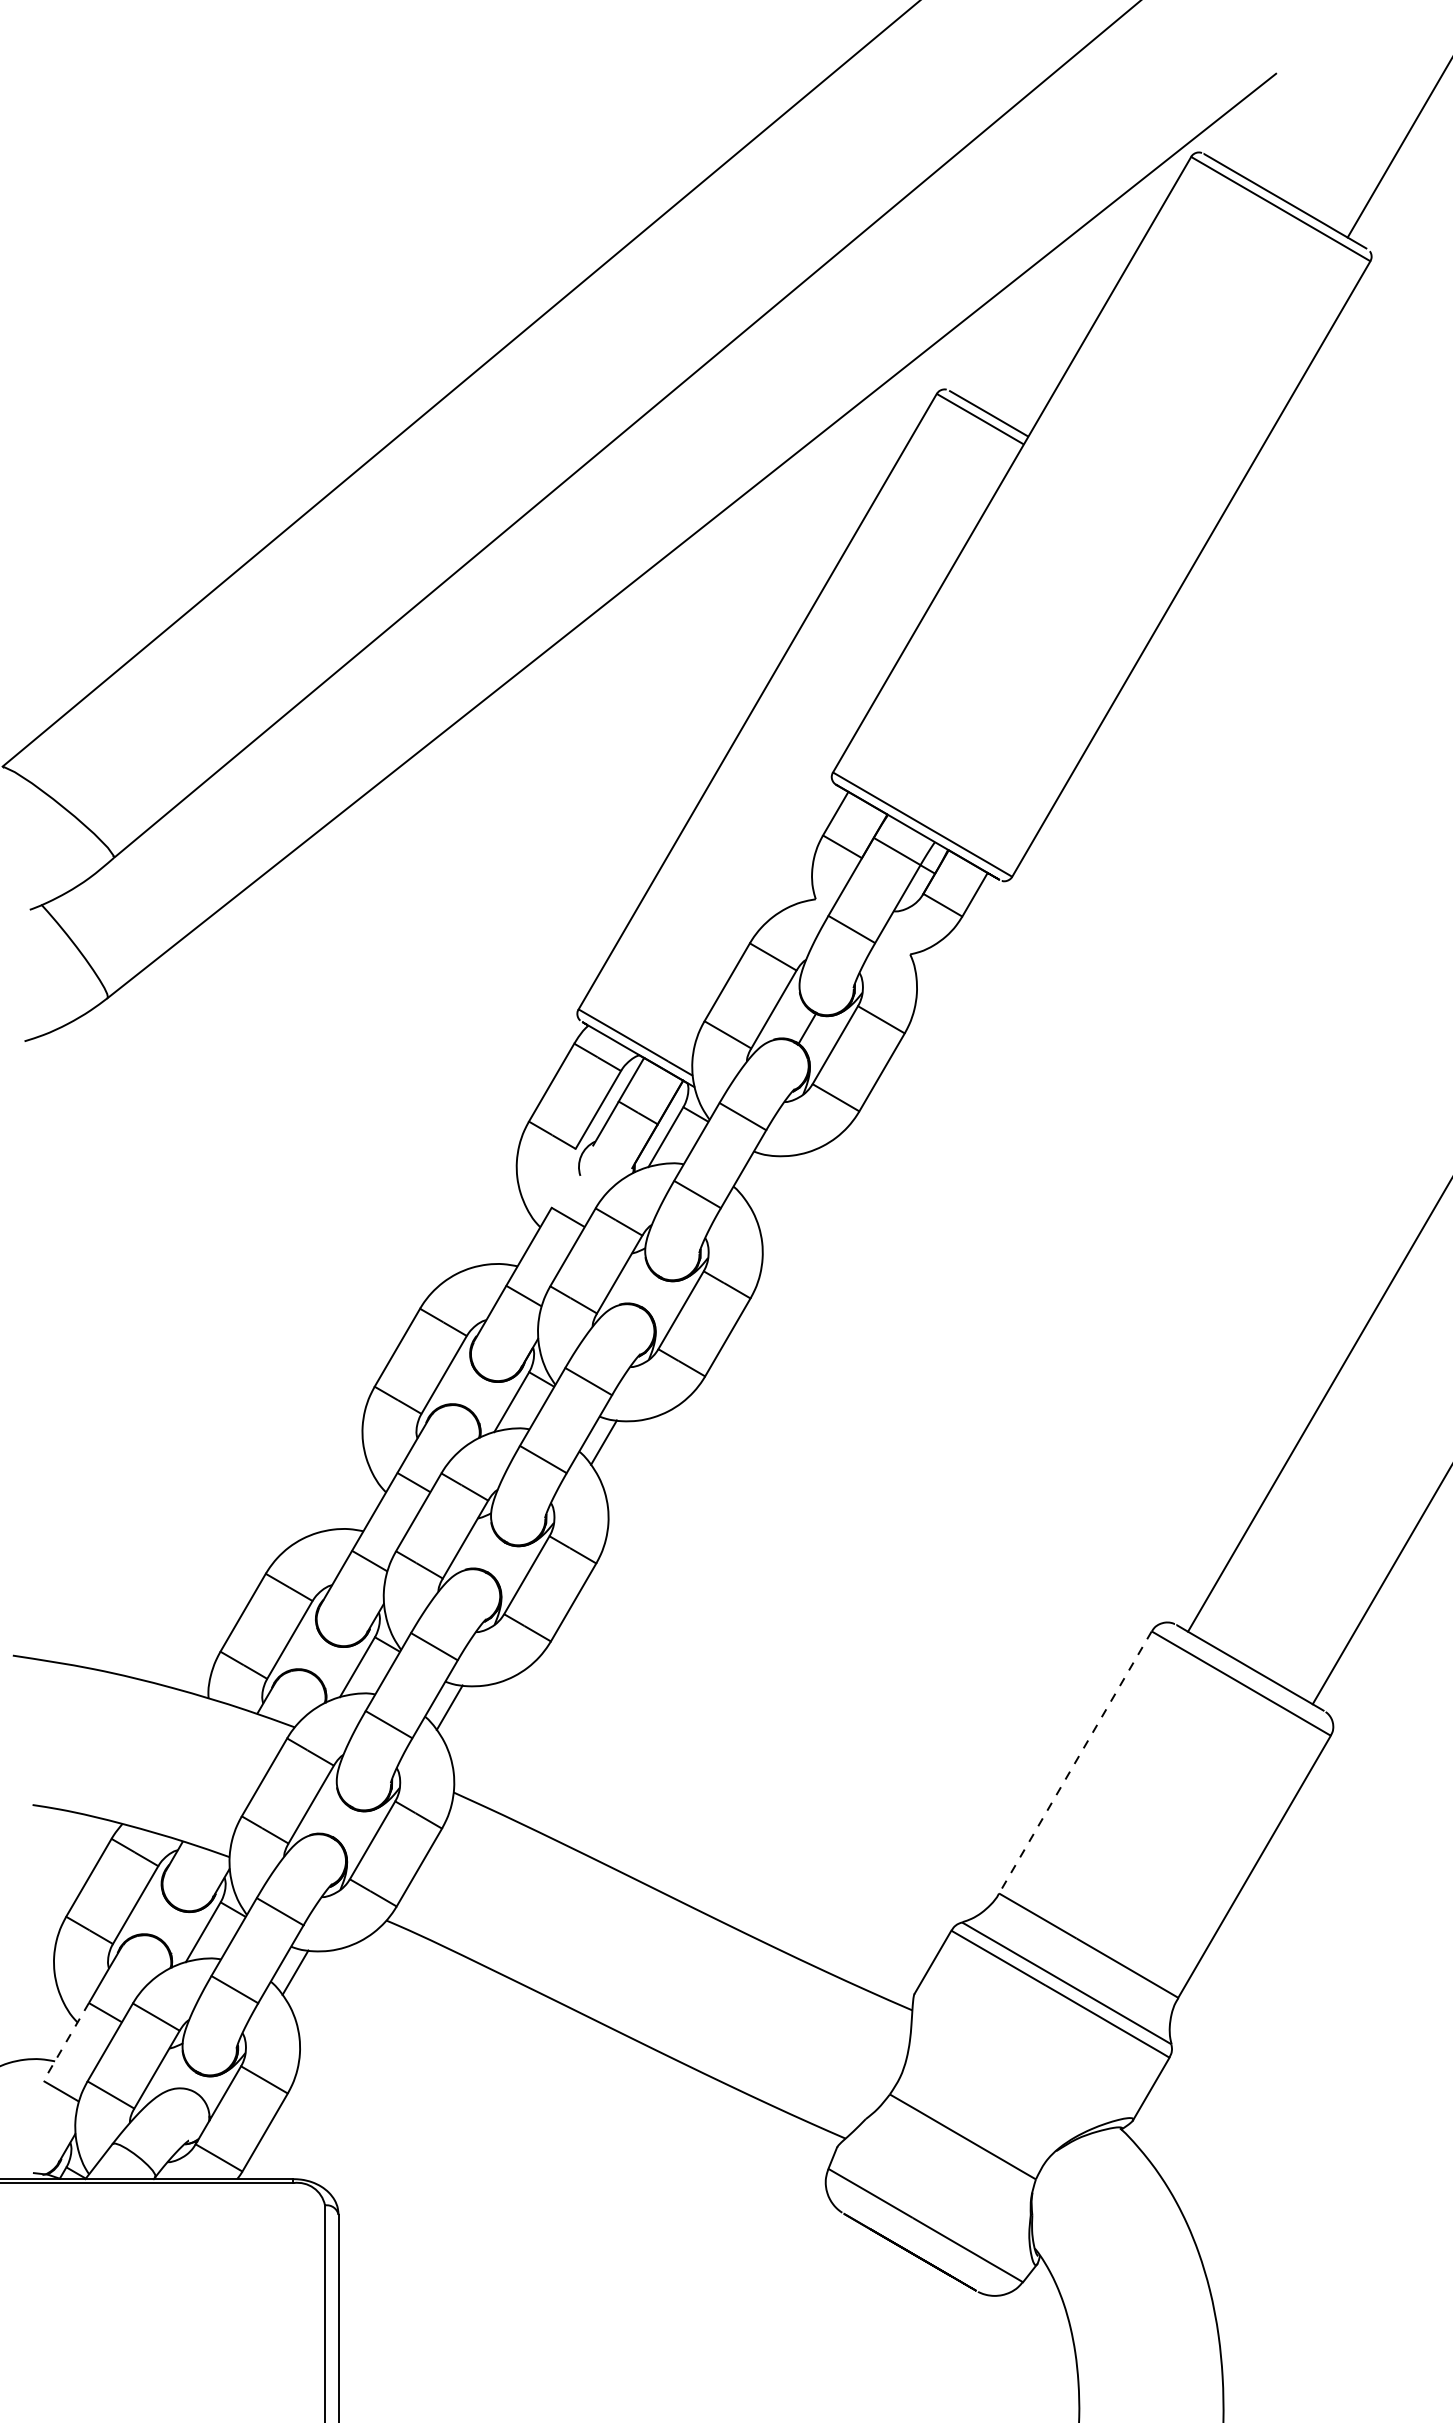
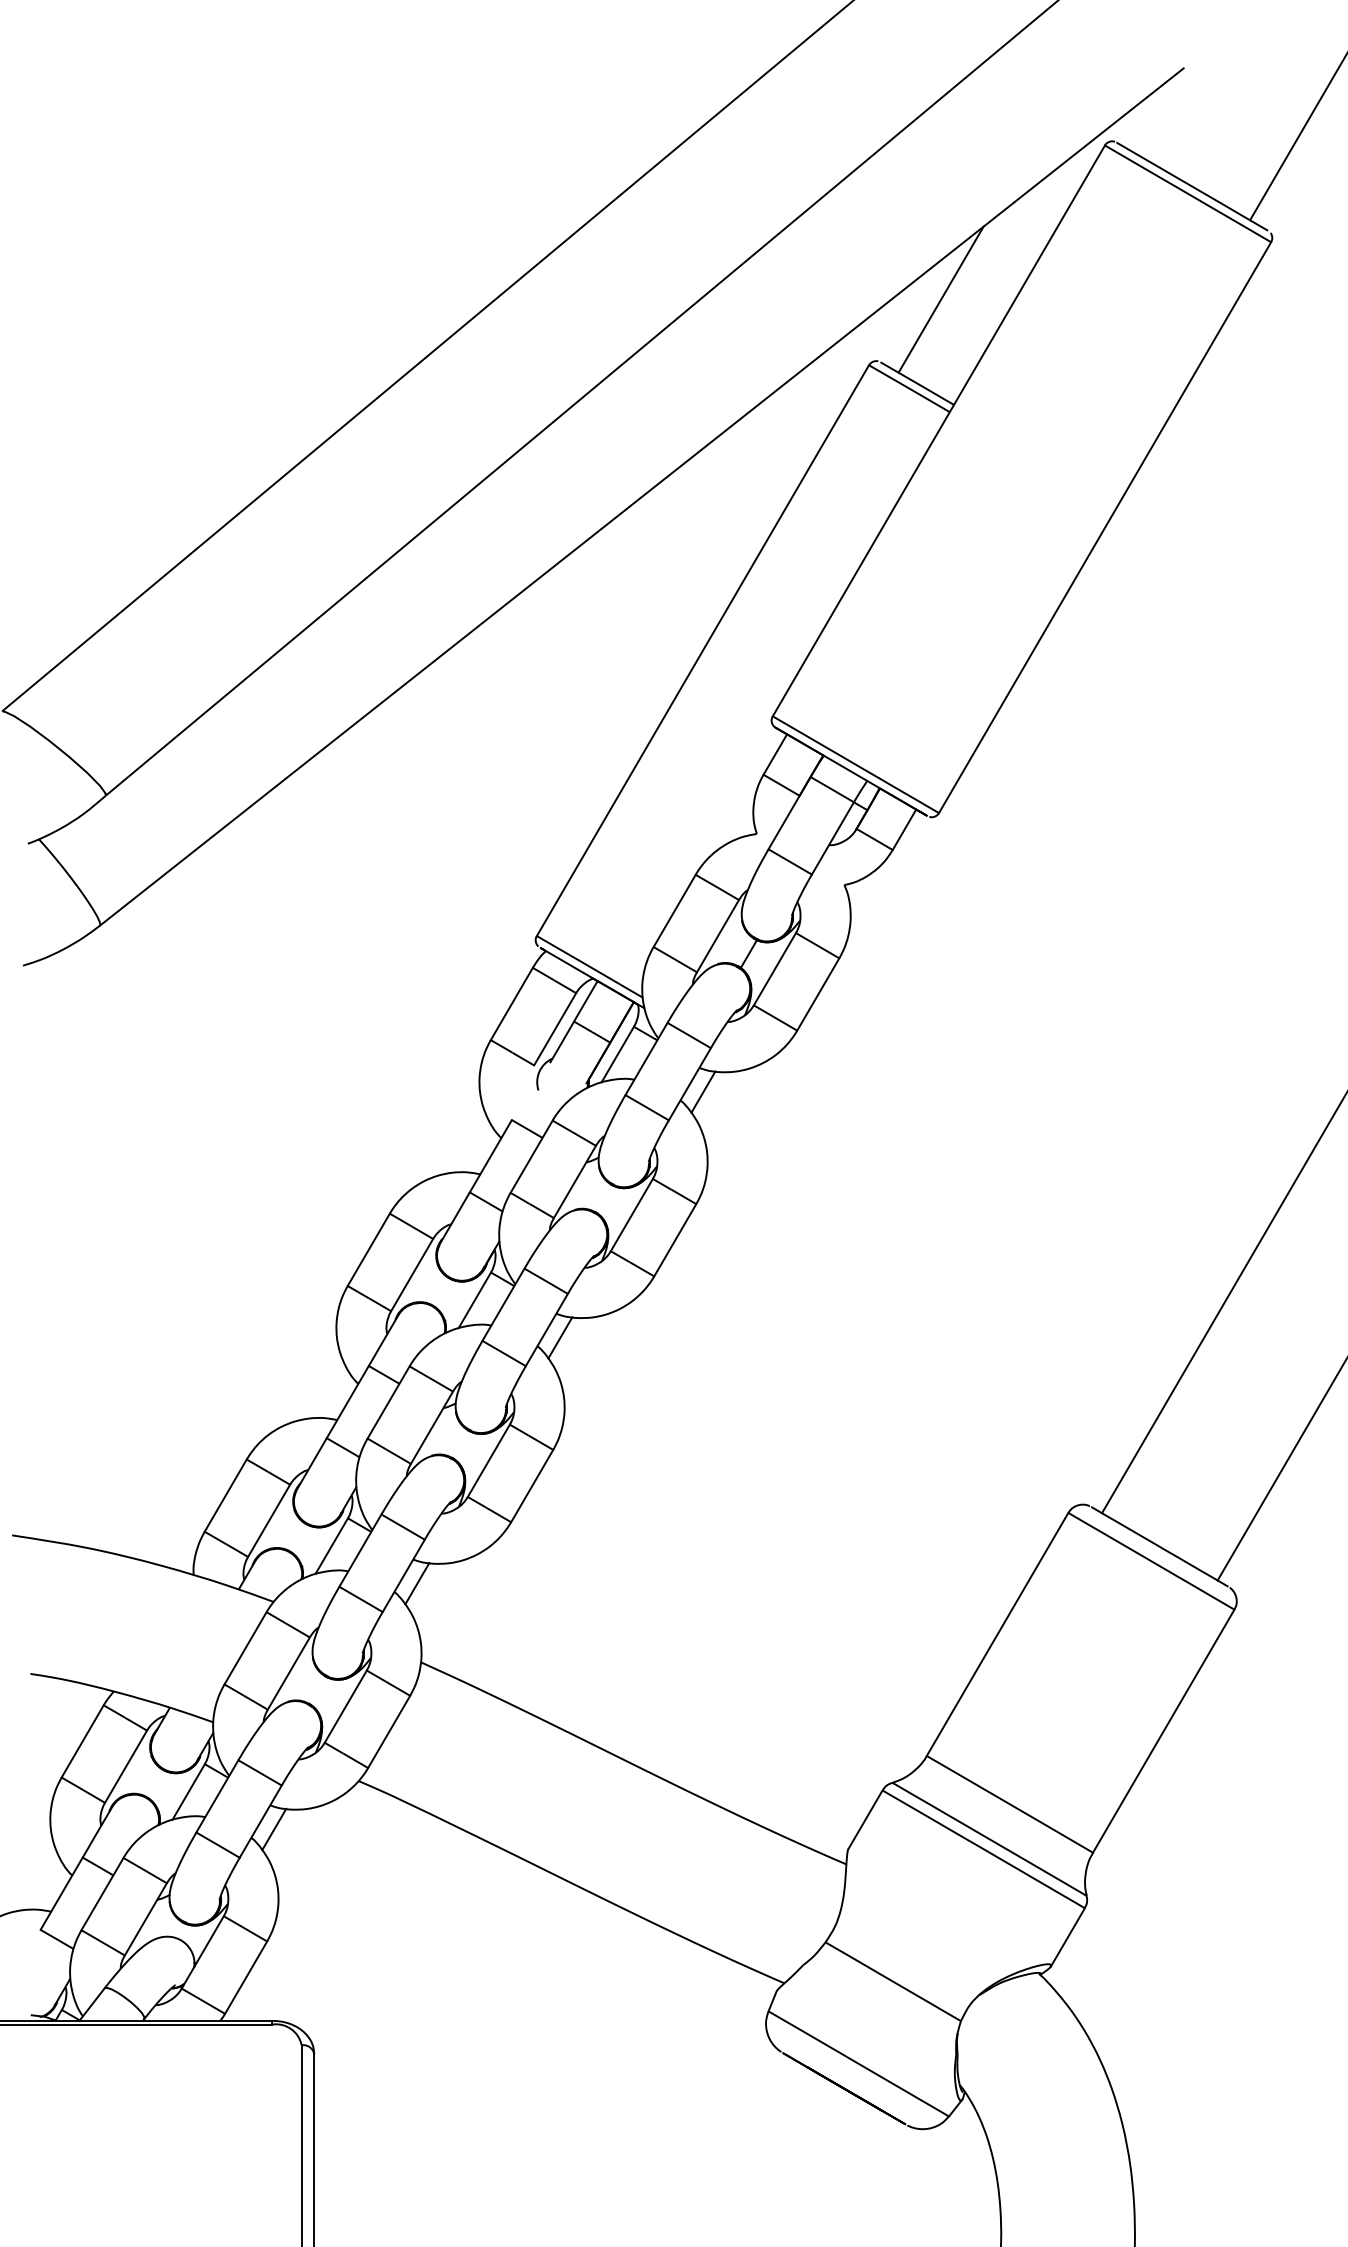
line: (1014, 322) -> (941, 299), added
line: (758, 1177) -> (703, 1091), added
line: (1075, 1762) -> (997, 1634), dashed -> solid
line: (66, 2042) -> (61, 1894), dashed -> solid

